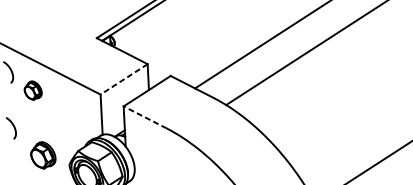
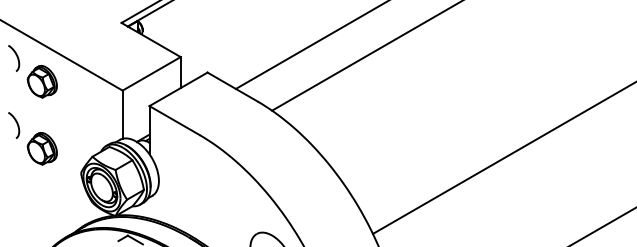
line: (123, 79) -> (151, 73), dashed -> solid
part: (32, 90) -> (41, 81), size x1.43
line: (145, 117) -> (174, 120), dashed -> solid
part: (42, 155) -> (41, 148), moved

